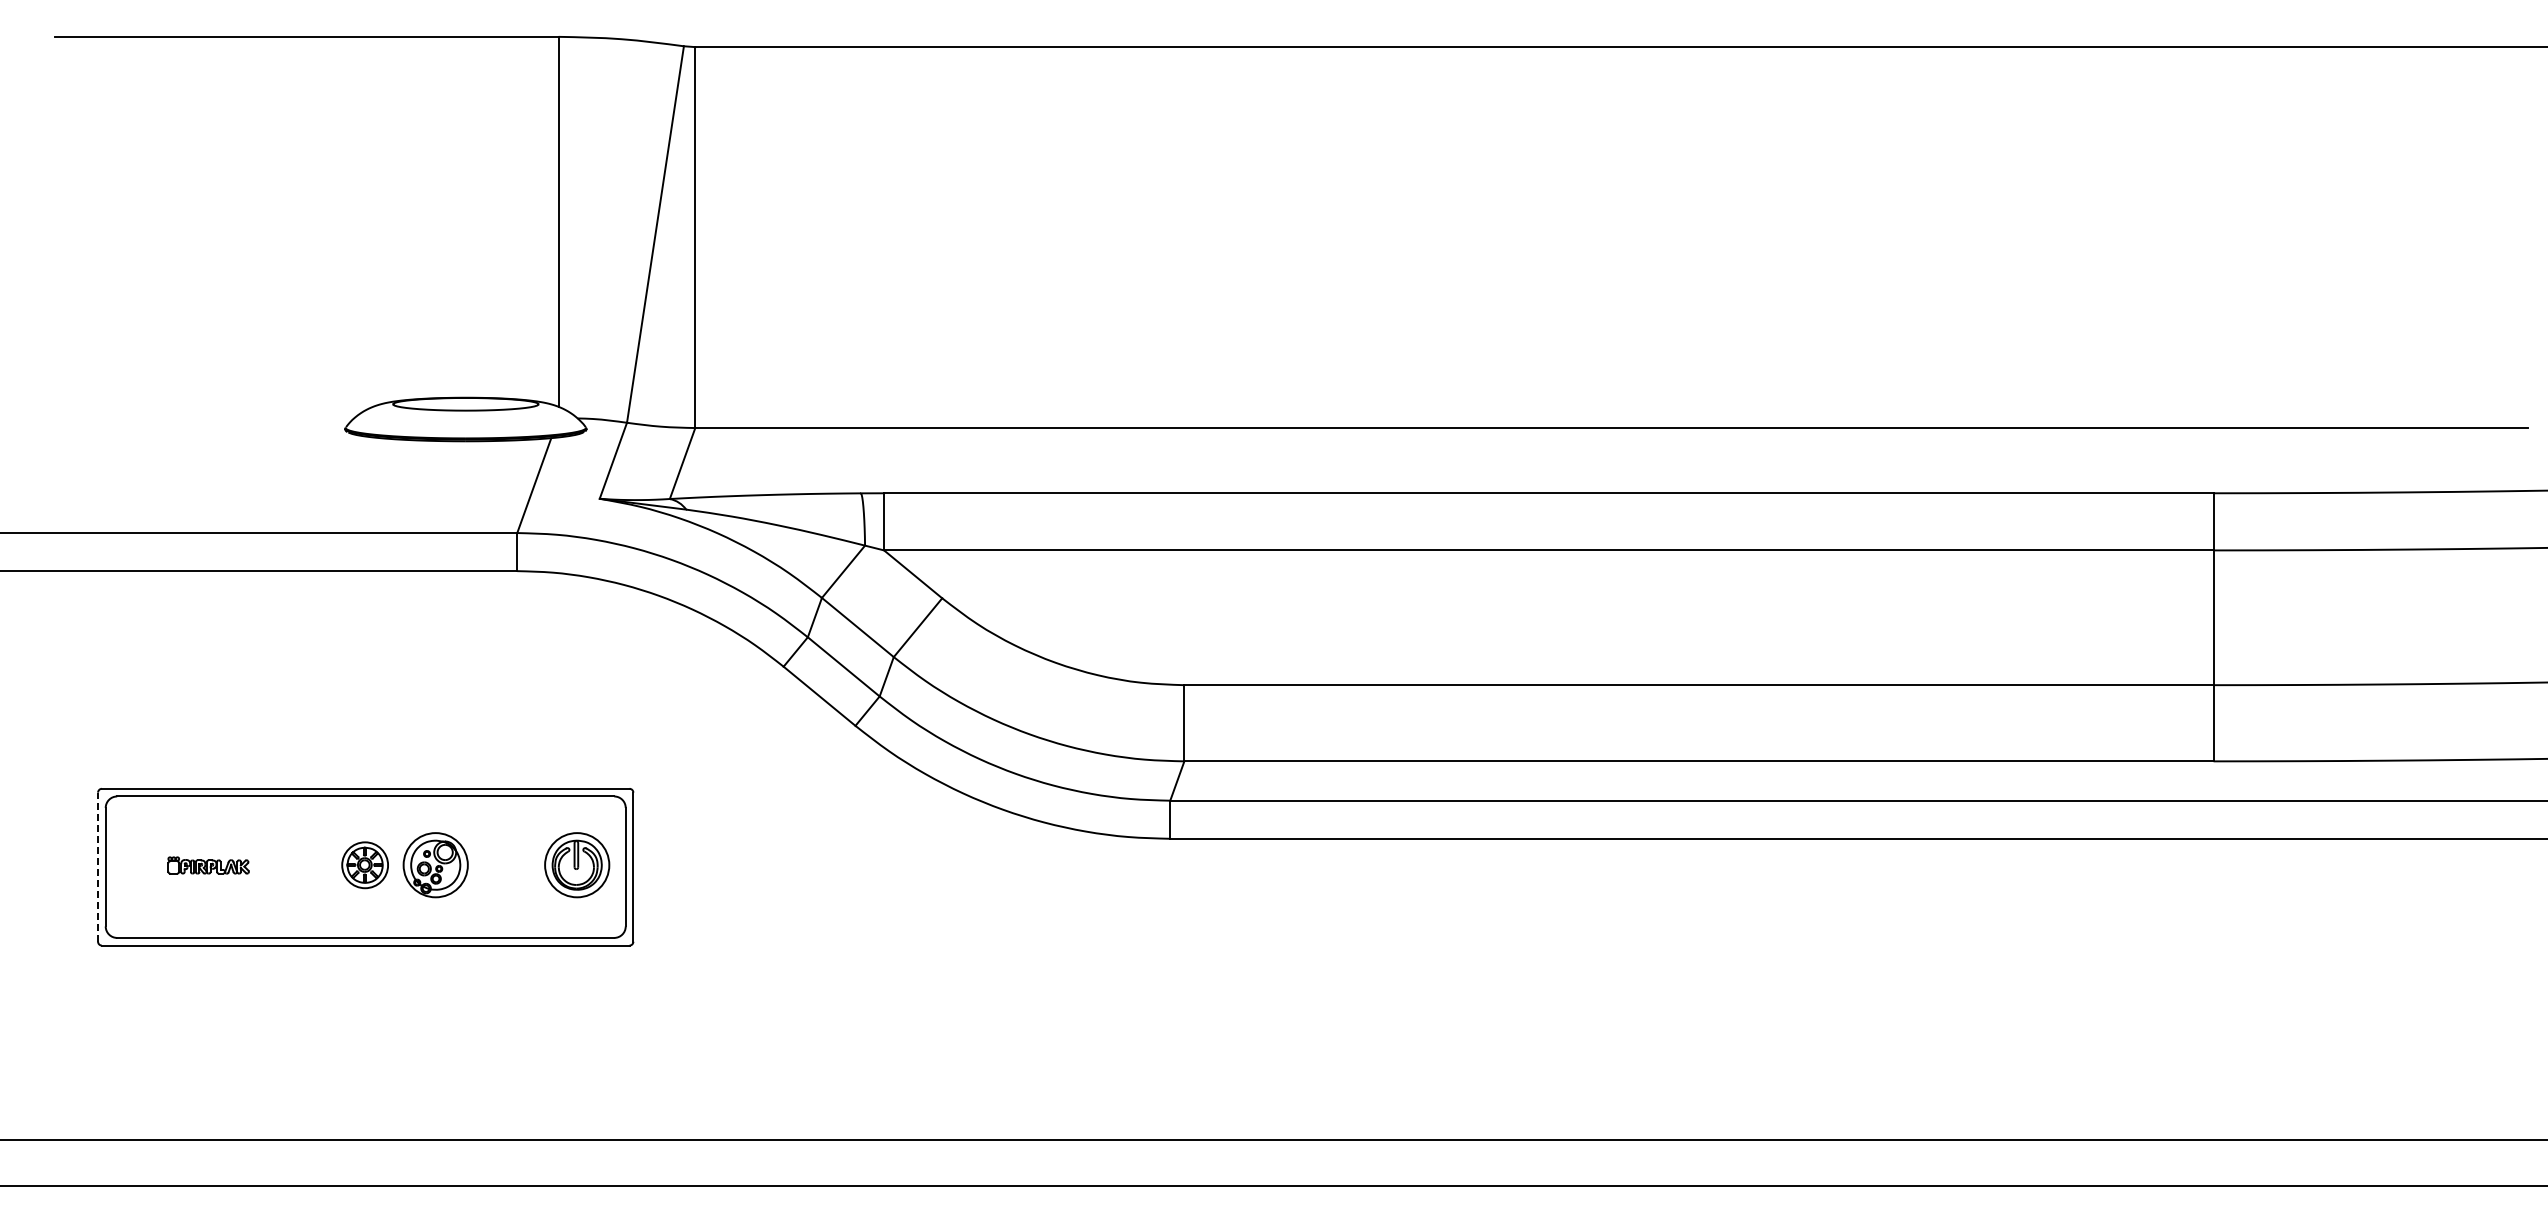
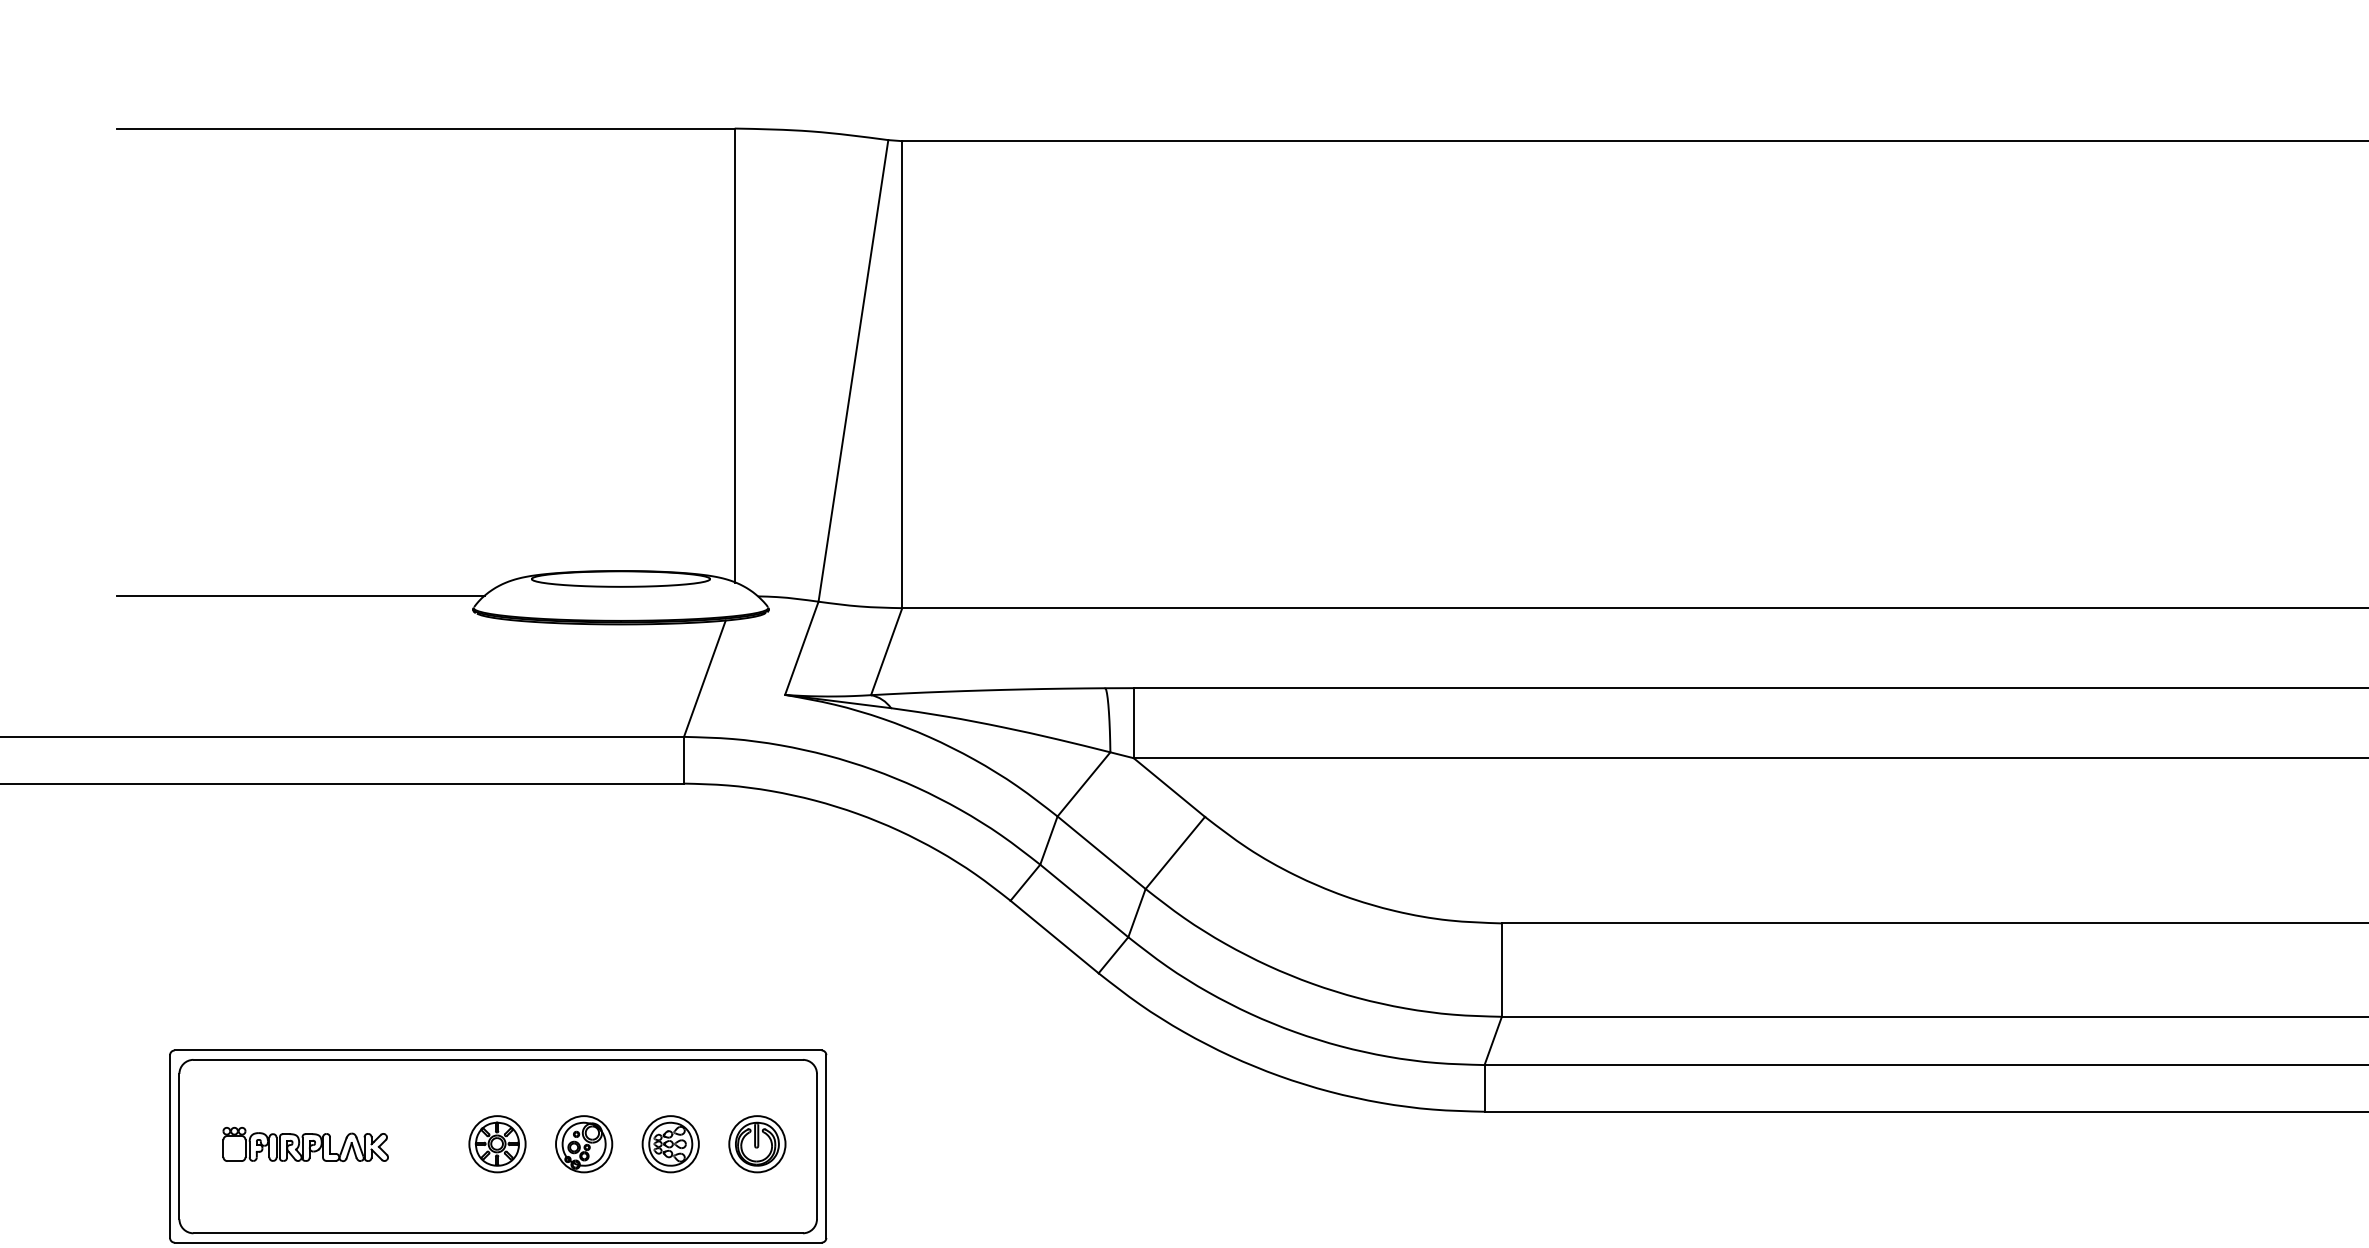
line: (204, 417) -> (300, 595), added
part: (208, 865) -> (305, 1144), size x1.67
part: (435, 865) -> (583, 1144), size x0.71
part: (506, 865) -> (670, 1144), added
part: (576, 865) -> (756, 1144), size x0.71
line: (98, 867) -> (170, 1146), dashed -> solid

